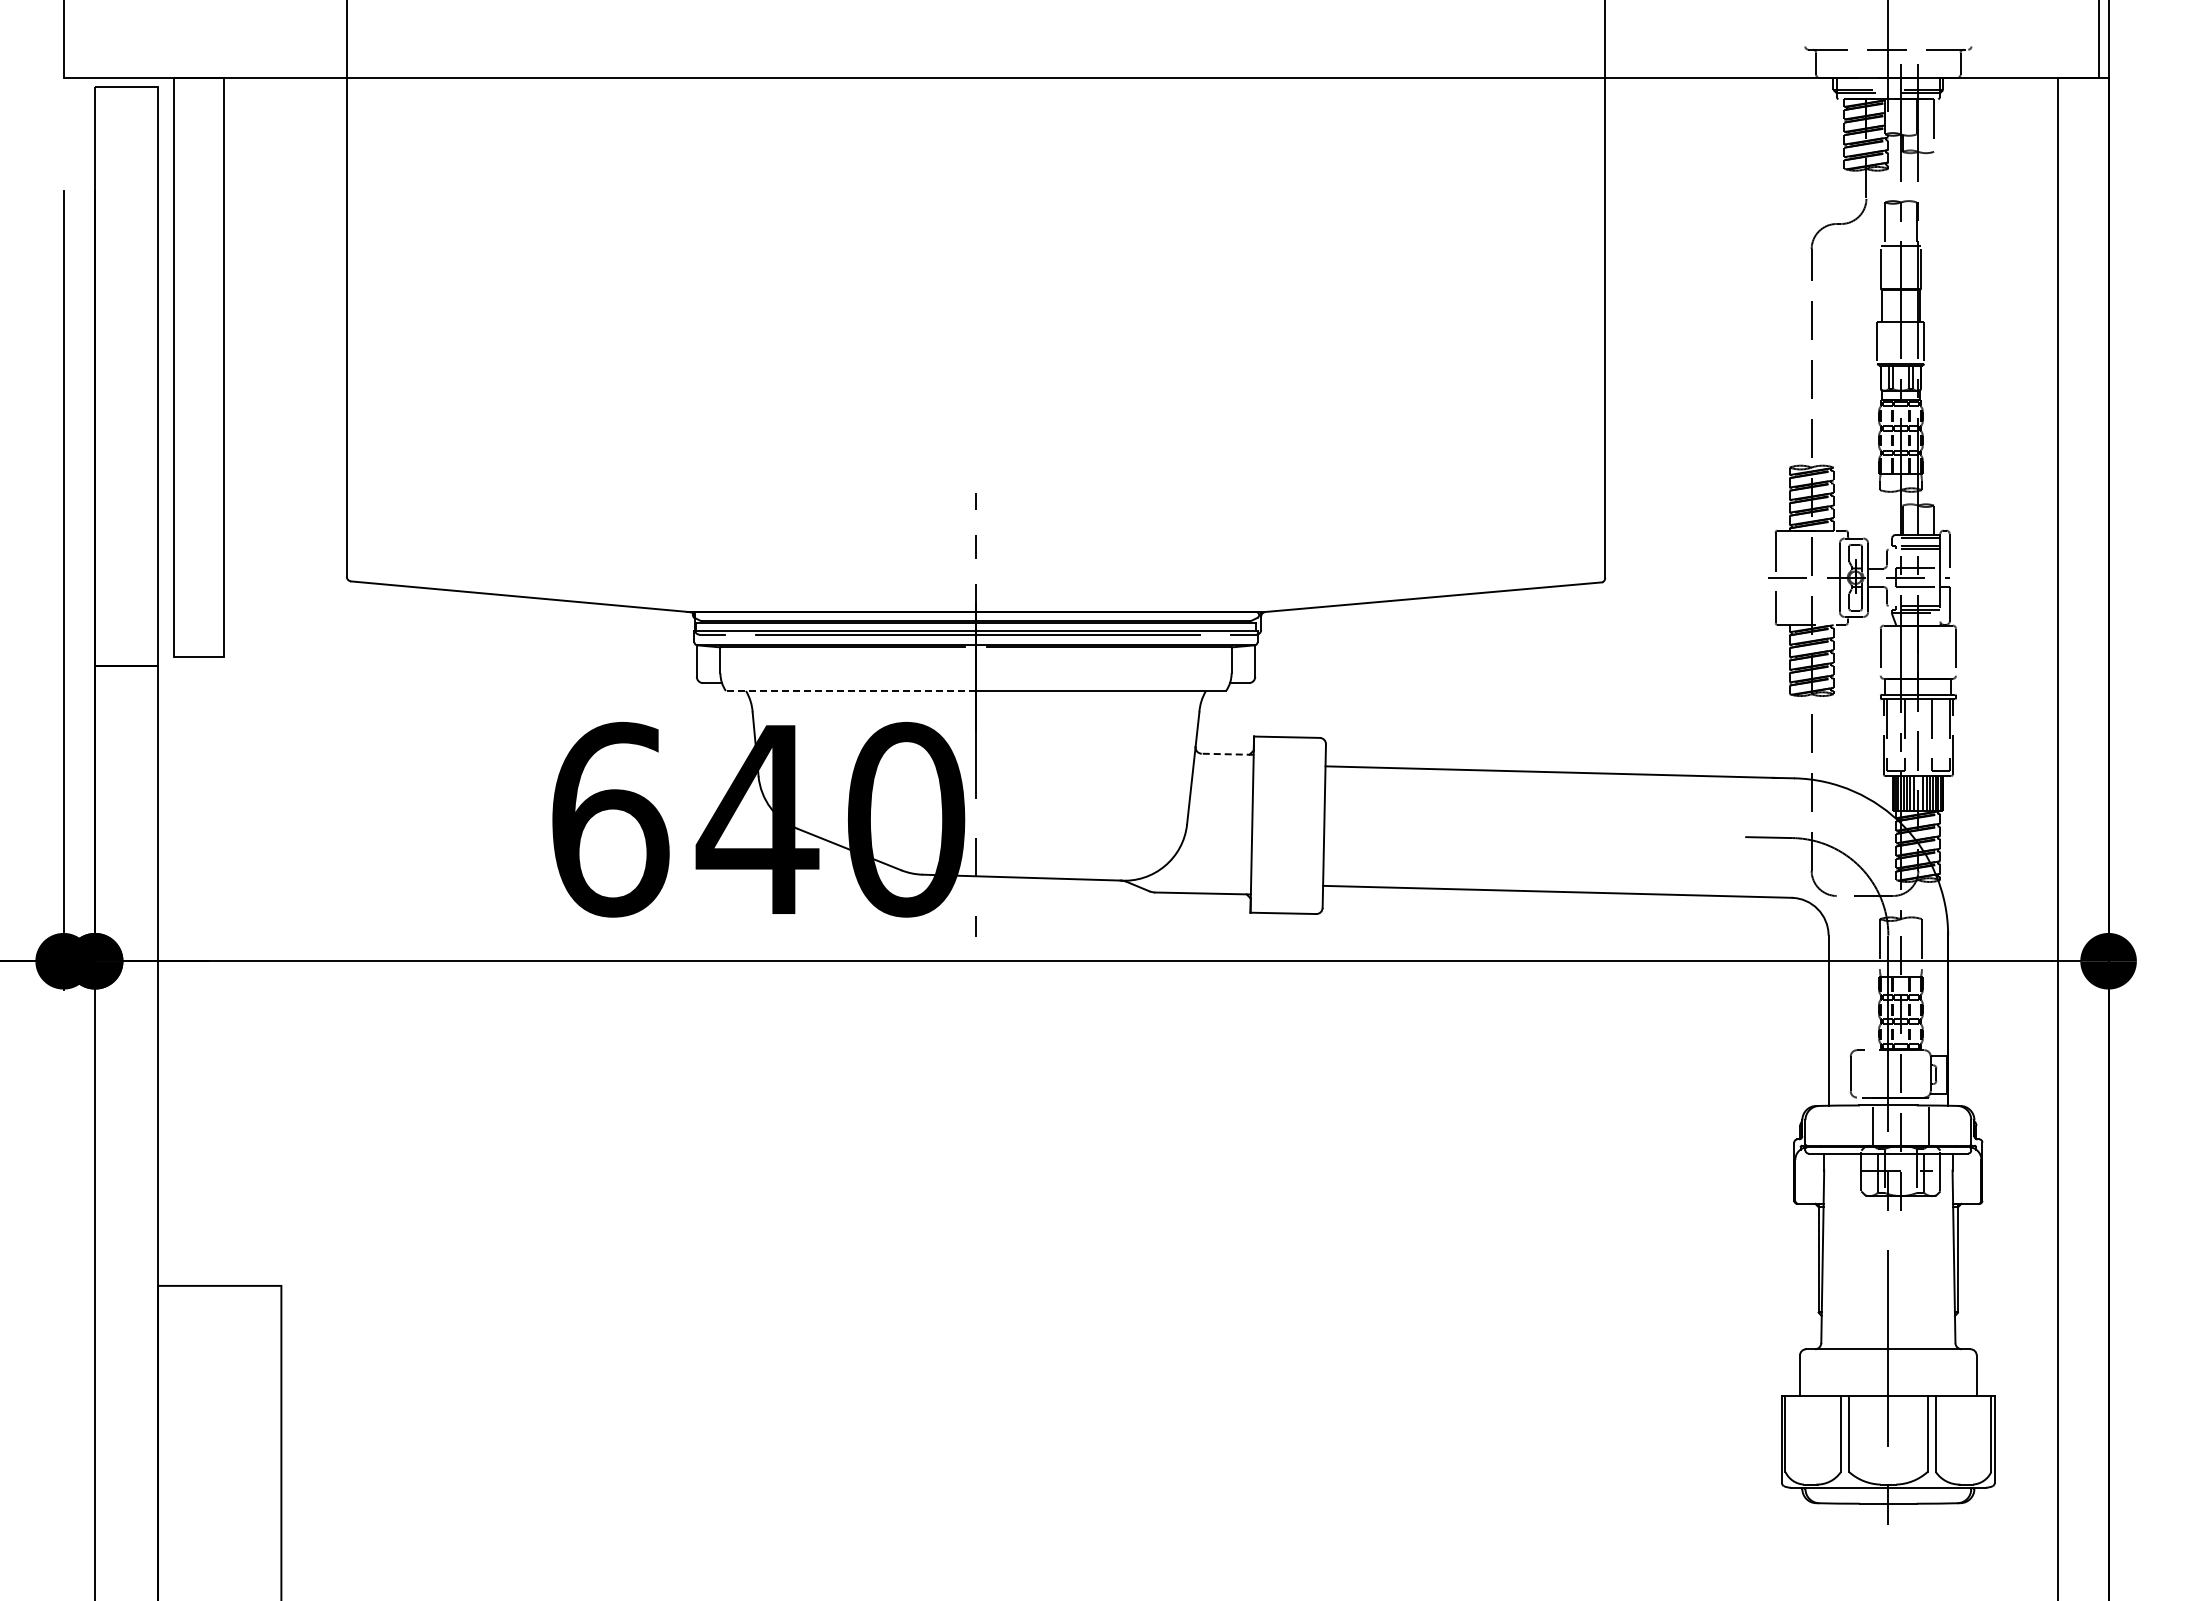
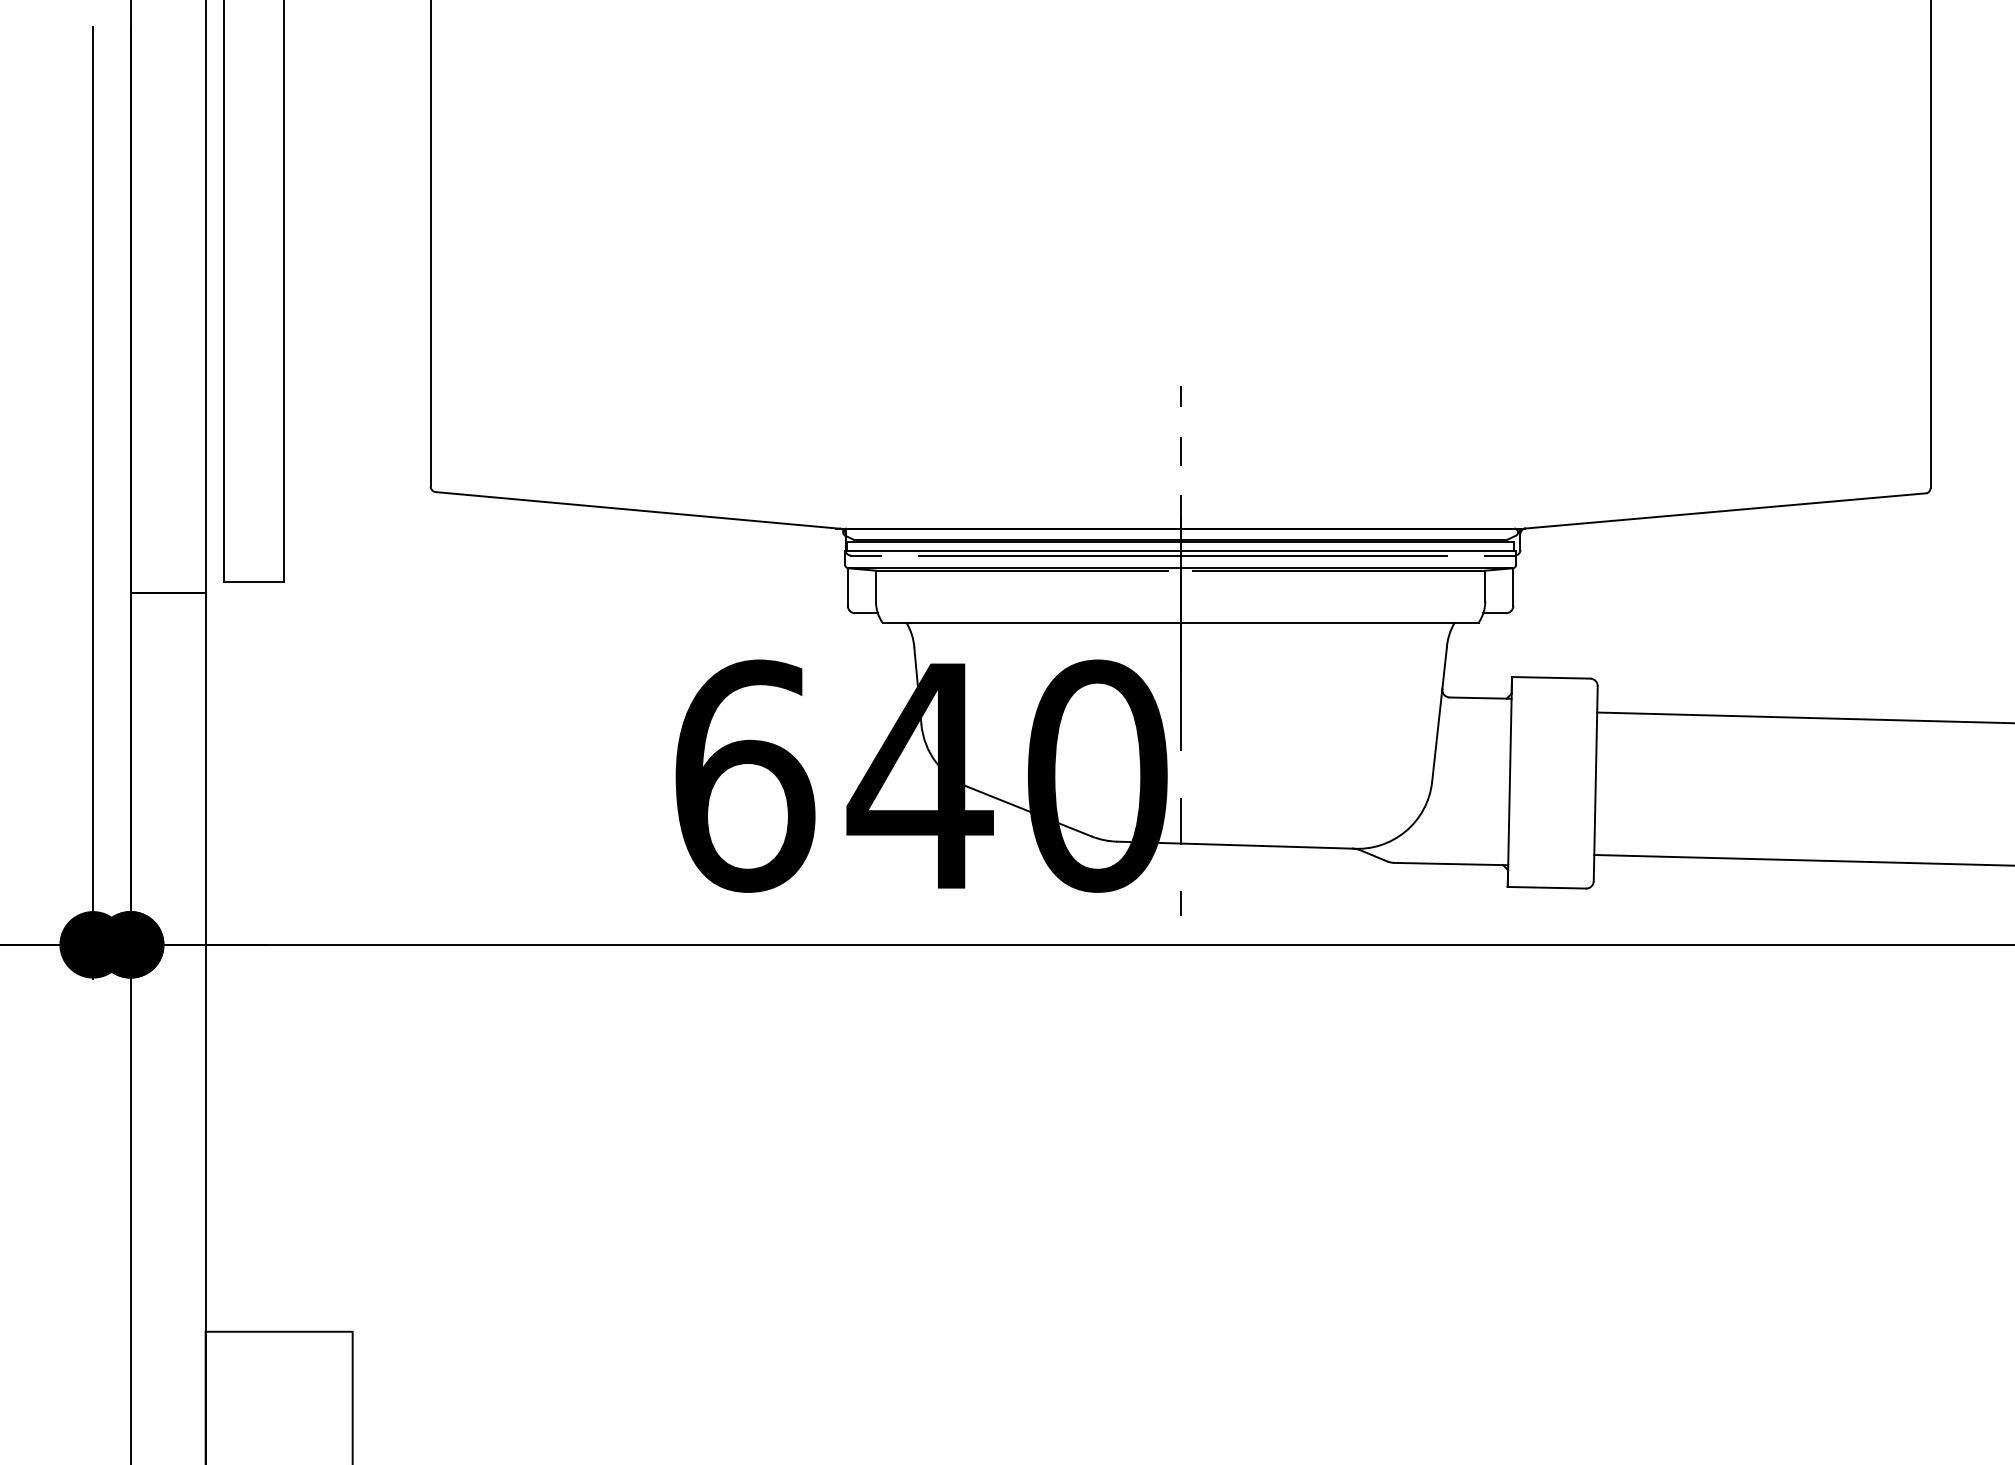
line: (850, 690) -> (1030, 622), dashed -> solid
line: (1227, 754) -> (1480, 698), dashed -> solid

